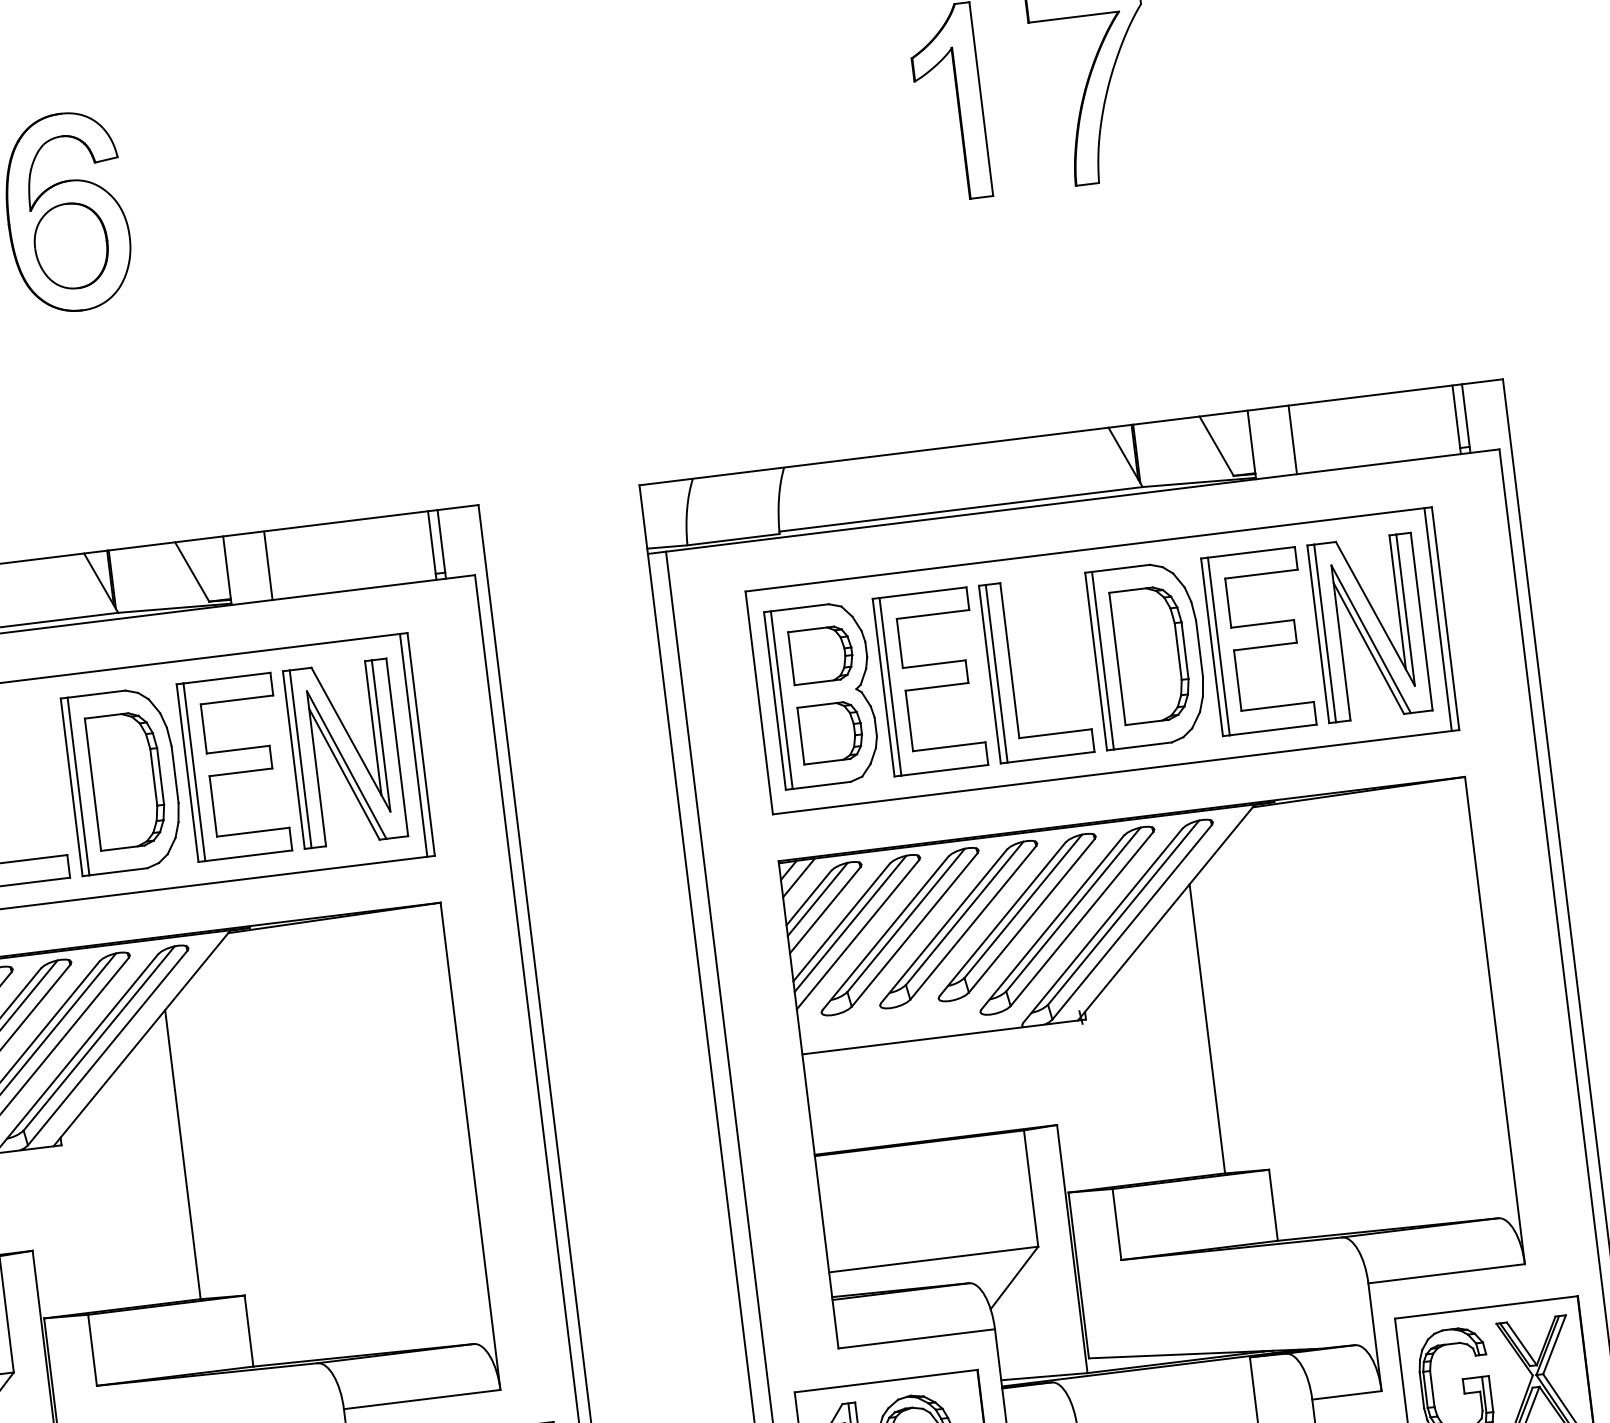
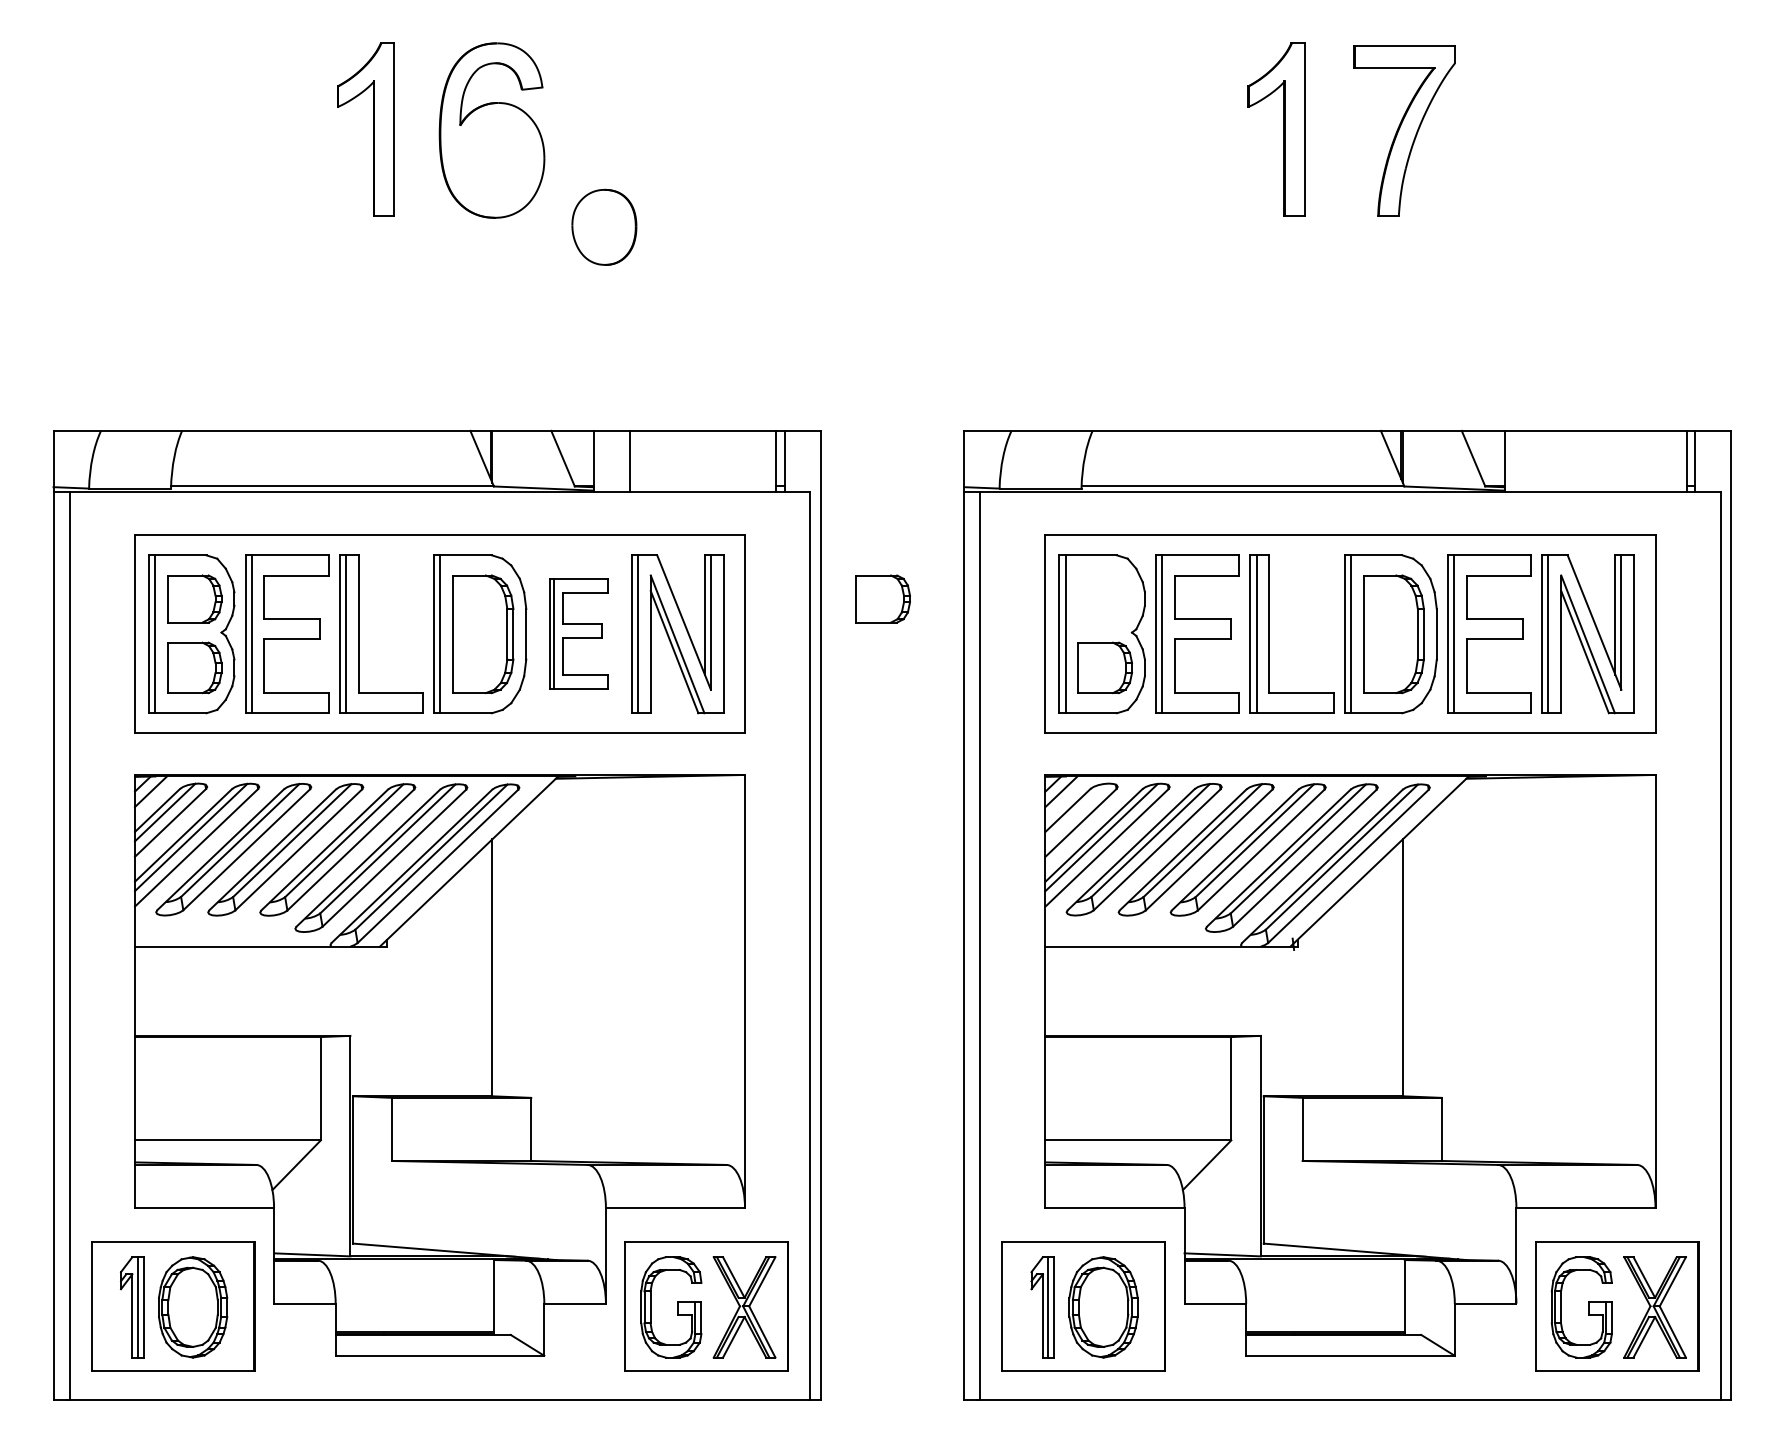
part: (71, 245) -> (604, 226), moved
line: (1292, 439) -> (1540, 460), removed
line: (1437, 619) -> (1648, 634), removed
part: (820, 654) -> (882, 598), moved
line: (413, 745) -> (738, 634), removed
part: (233, 766) -> (578, 633), size x0.7
line: (817, 899) -> (1075, 812), removed

